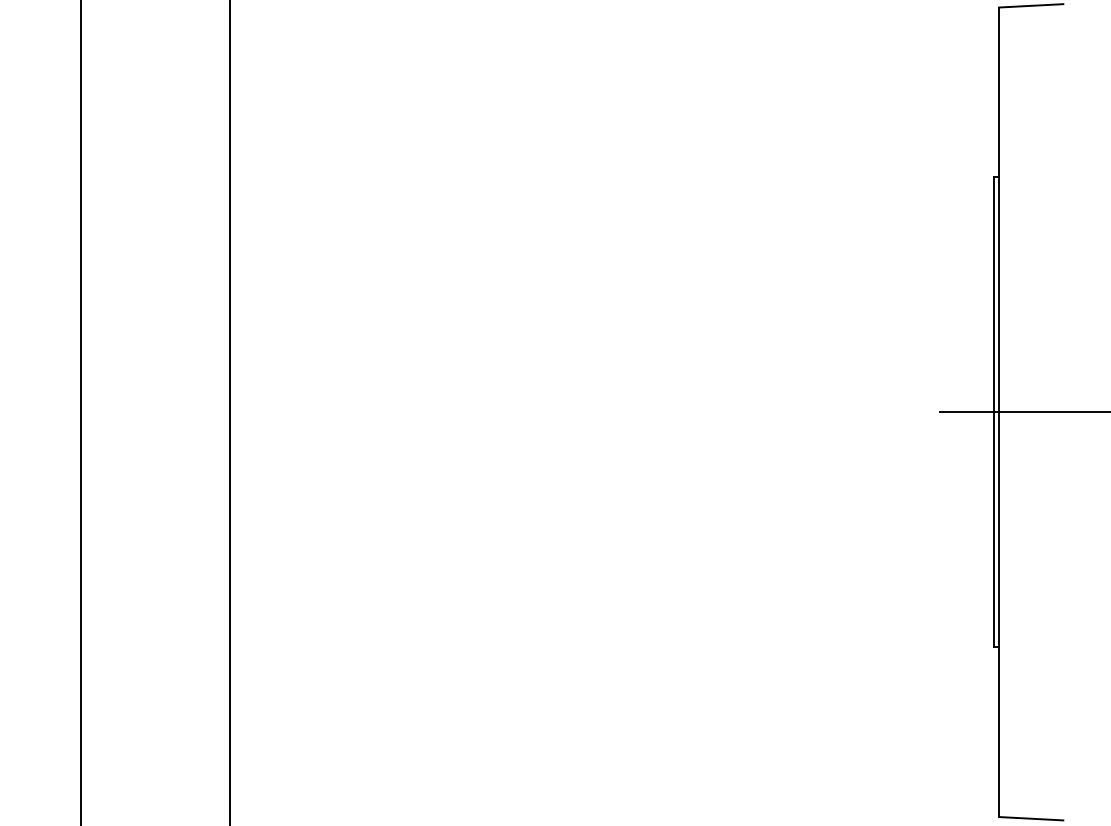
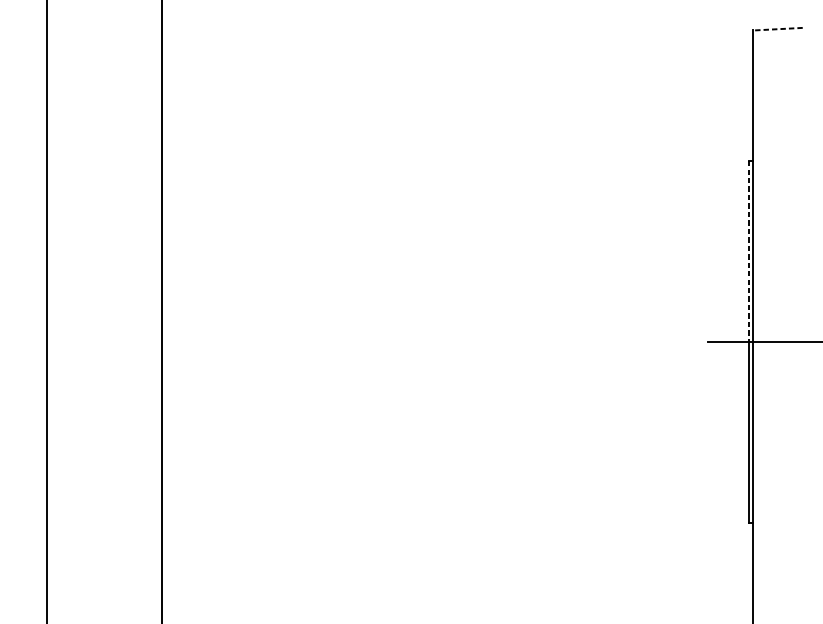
line: (1030, 5) -> (777, 28), solid -> dashed
line: (994, 295) -> (749, 252), solid -> dashed

